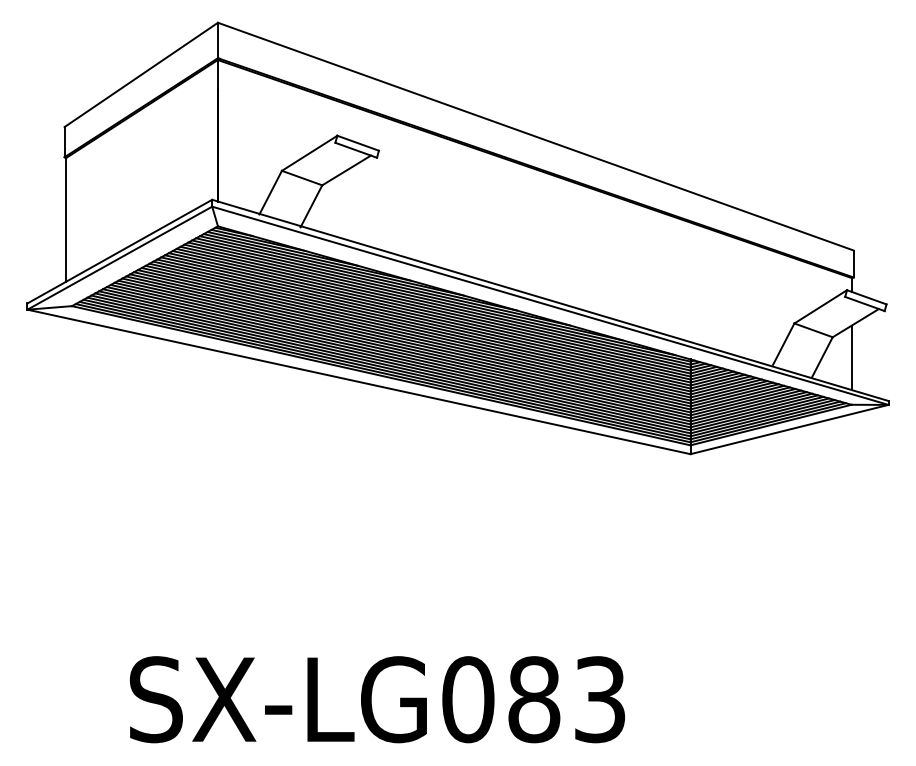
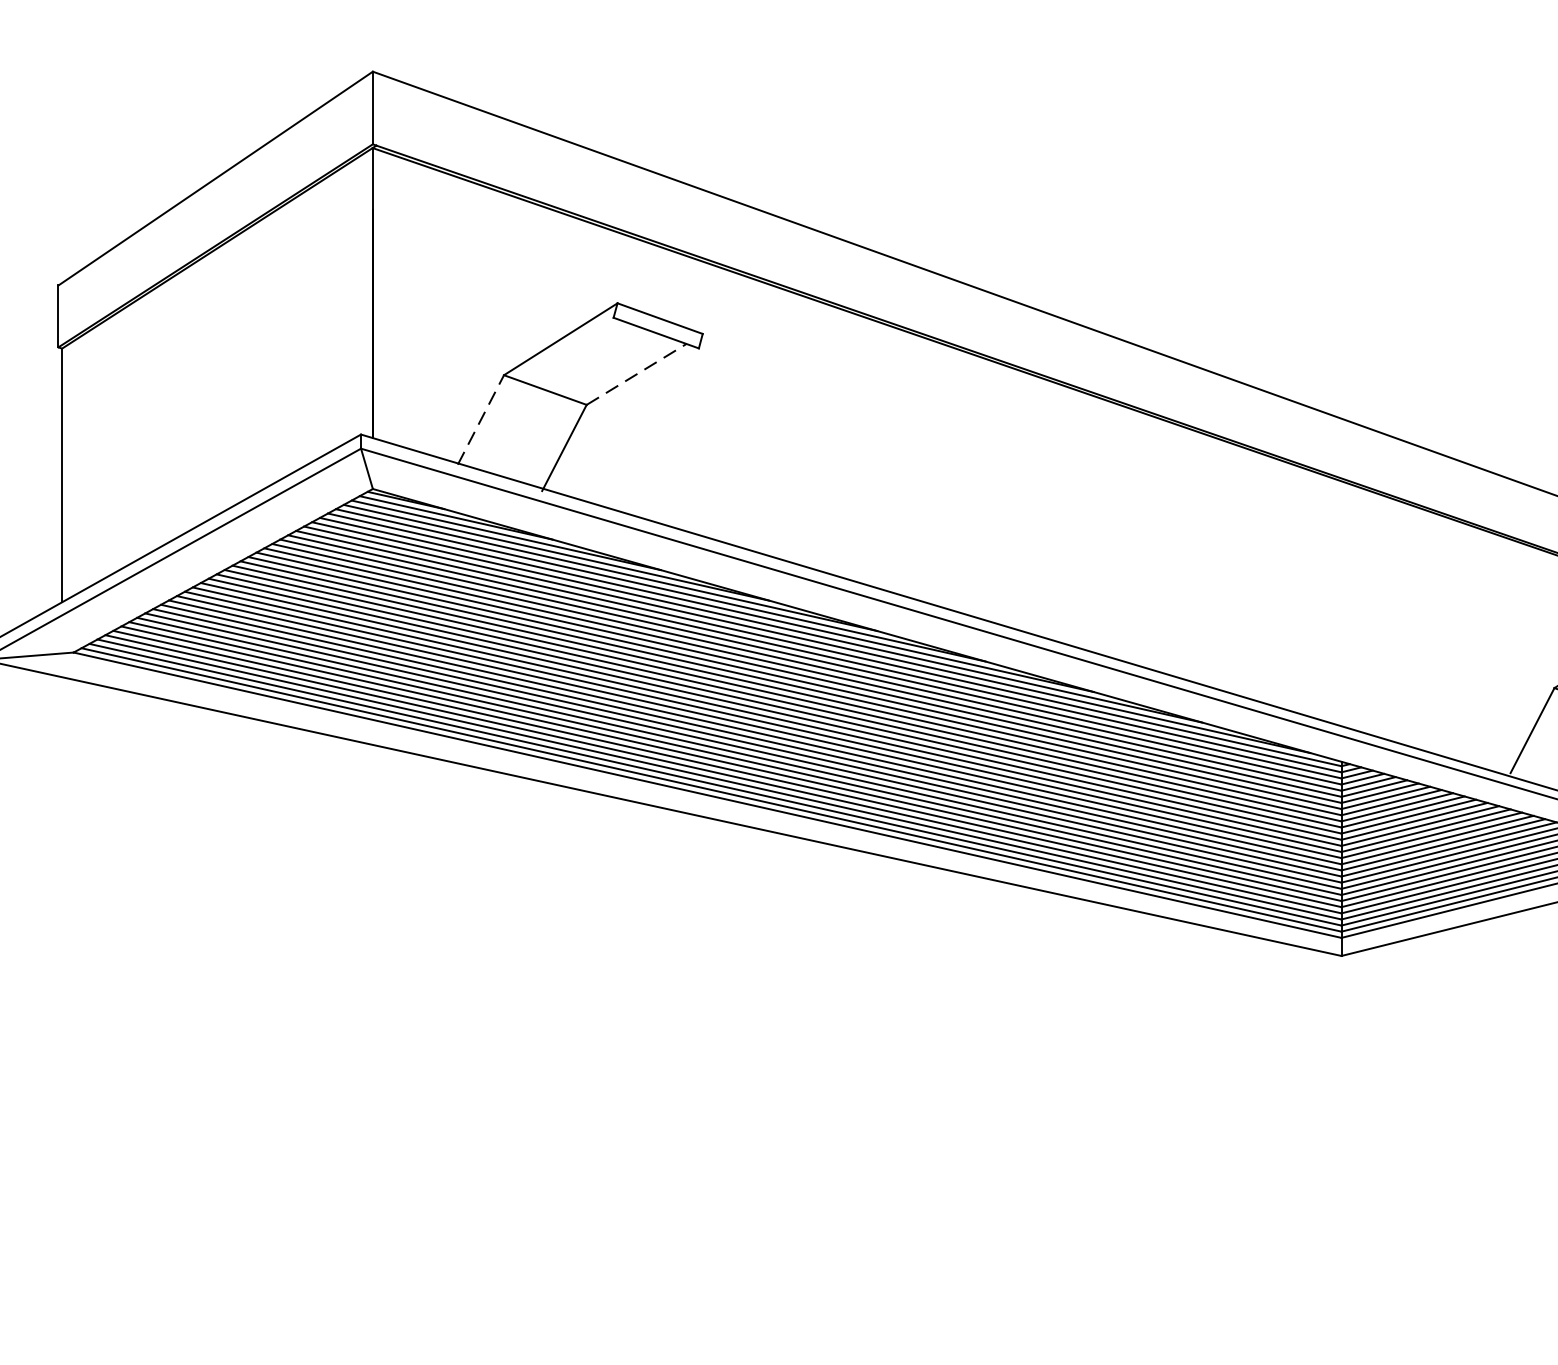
line: (346, 170) -> (636, 374), solid -> dashed
line: (270, 192) -> (480, 419), solid -> dashed

